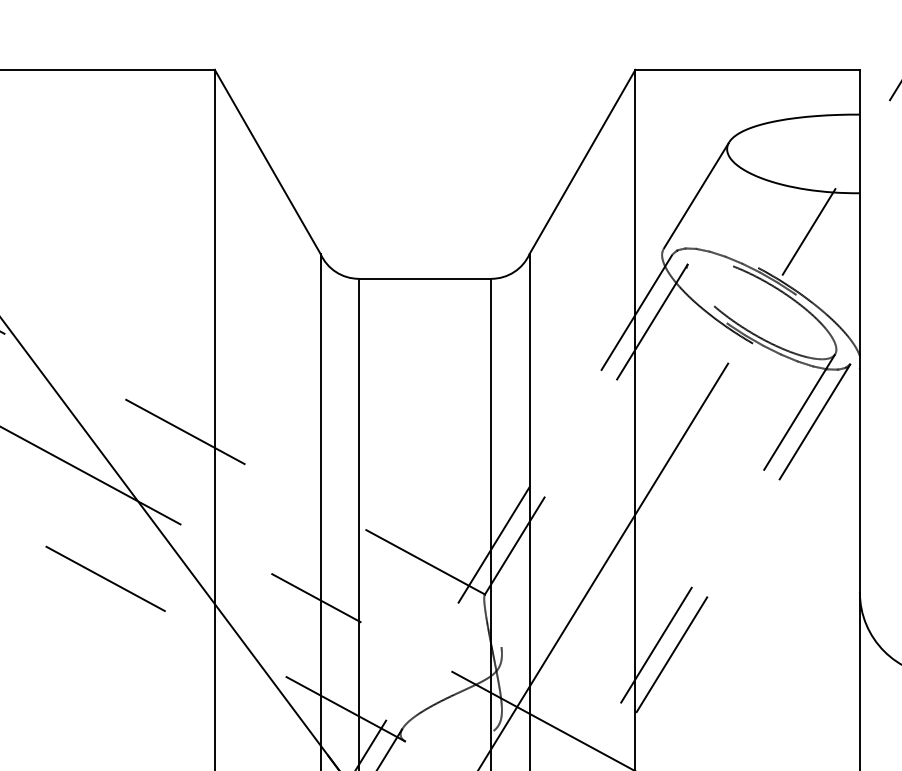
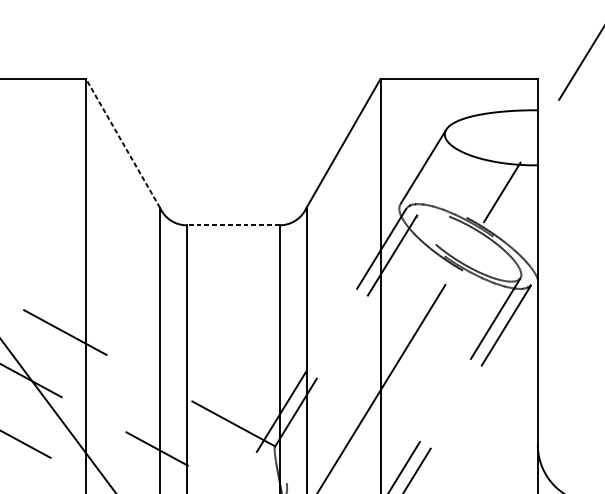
line: (267, 161) -> (122, 143), solid -> dashed
line: (424, 278) -> (232, 225), solid -> dashed

